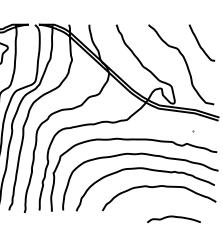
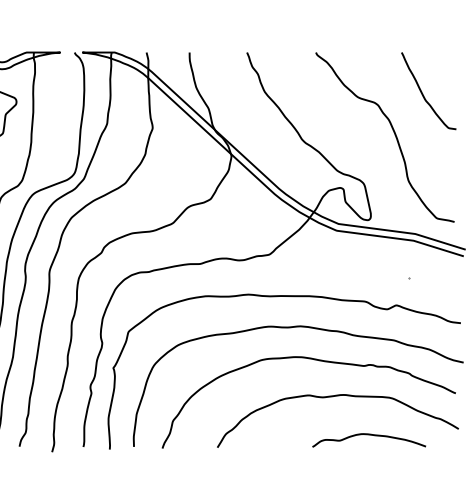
curve: (173, 217) -> (368, 436), moved

